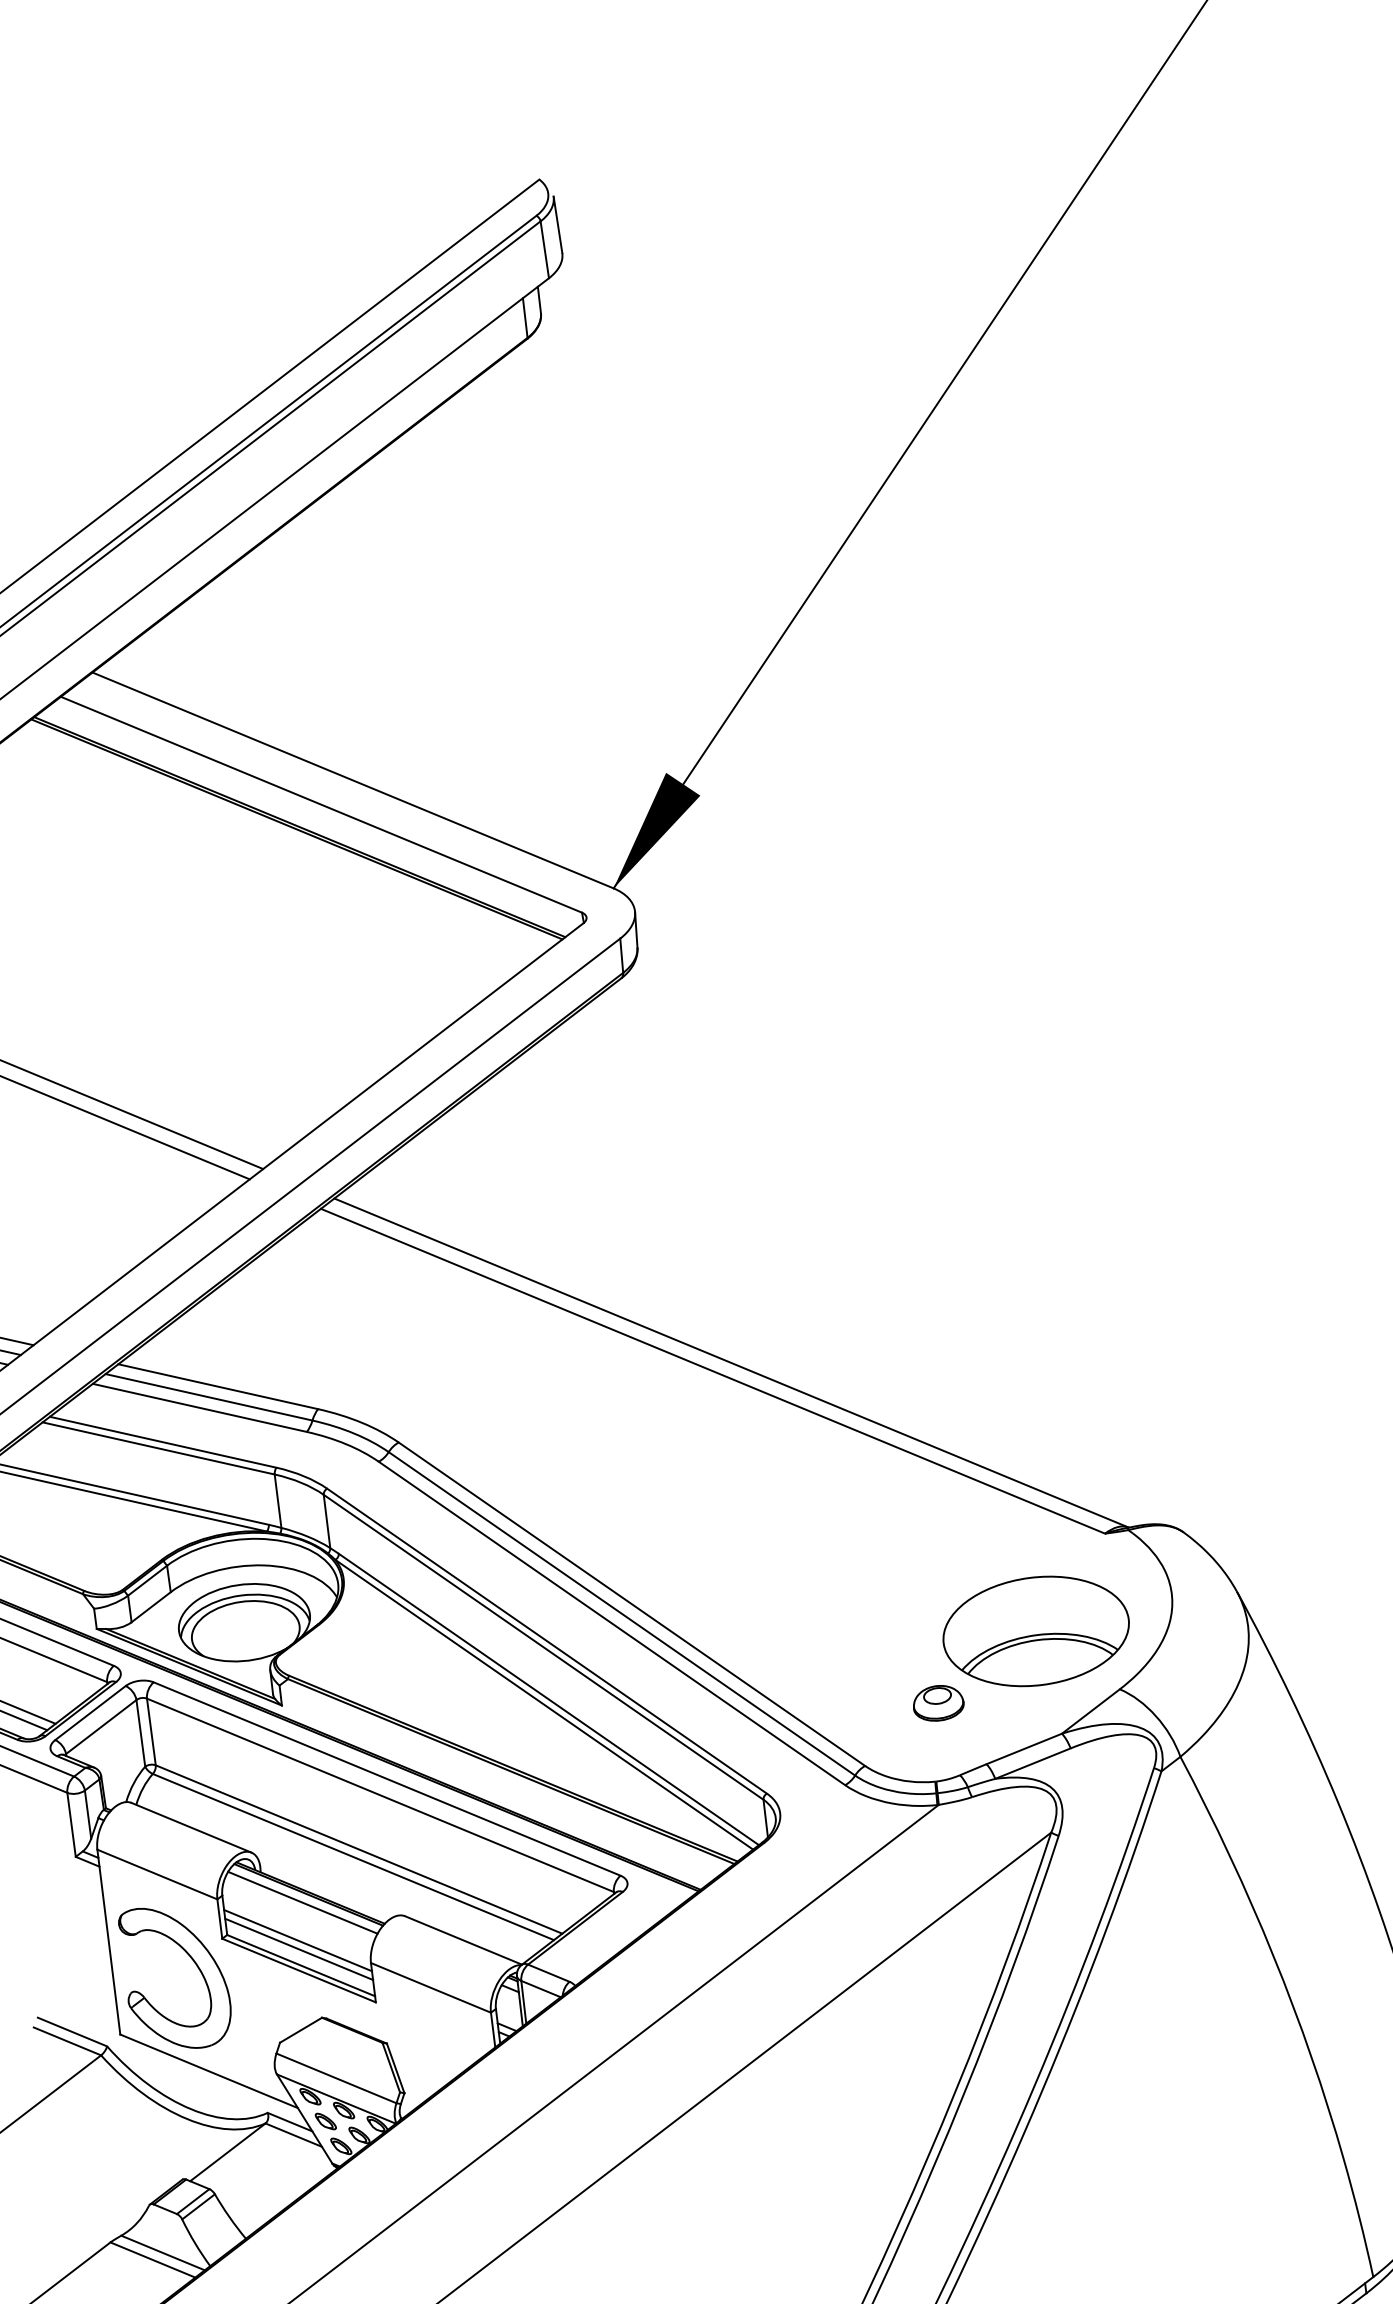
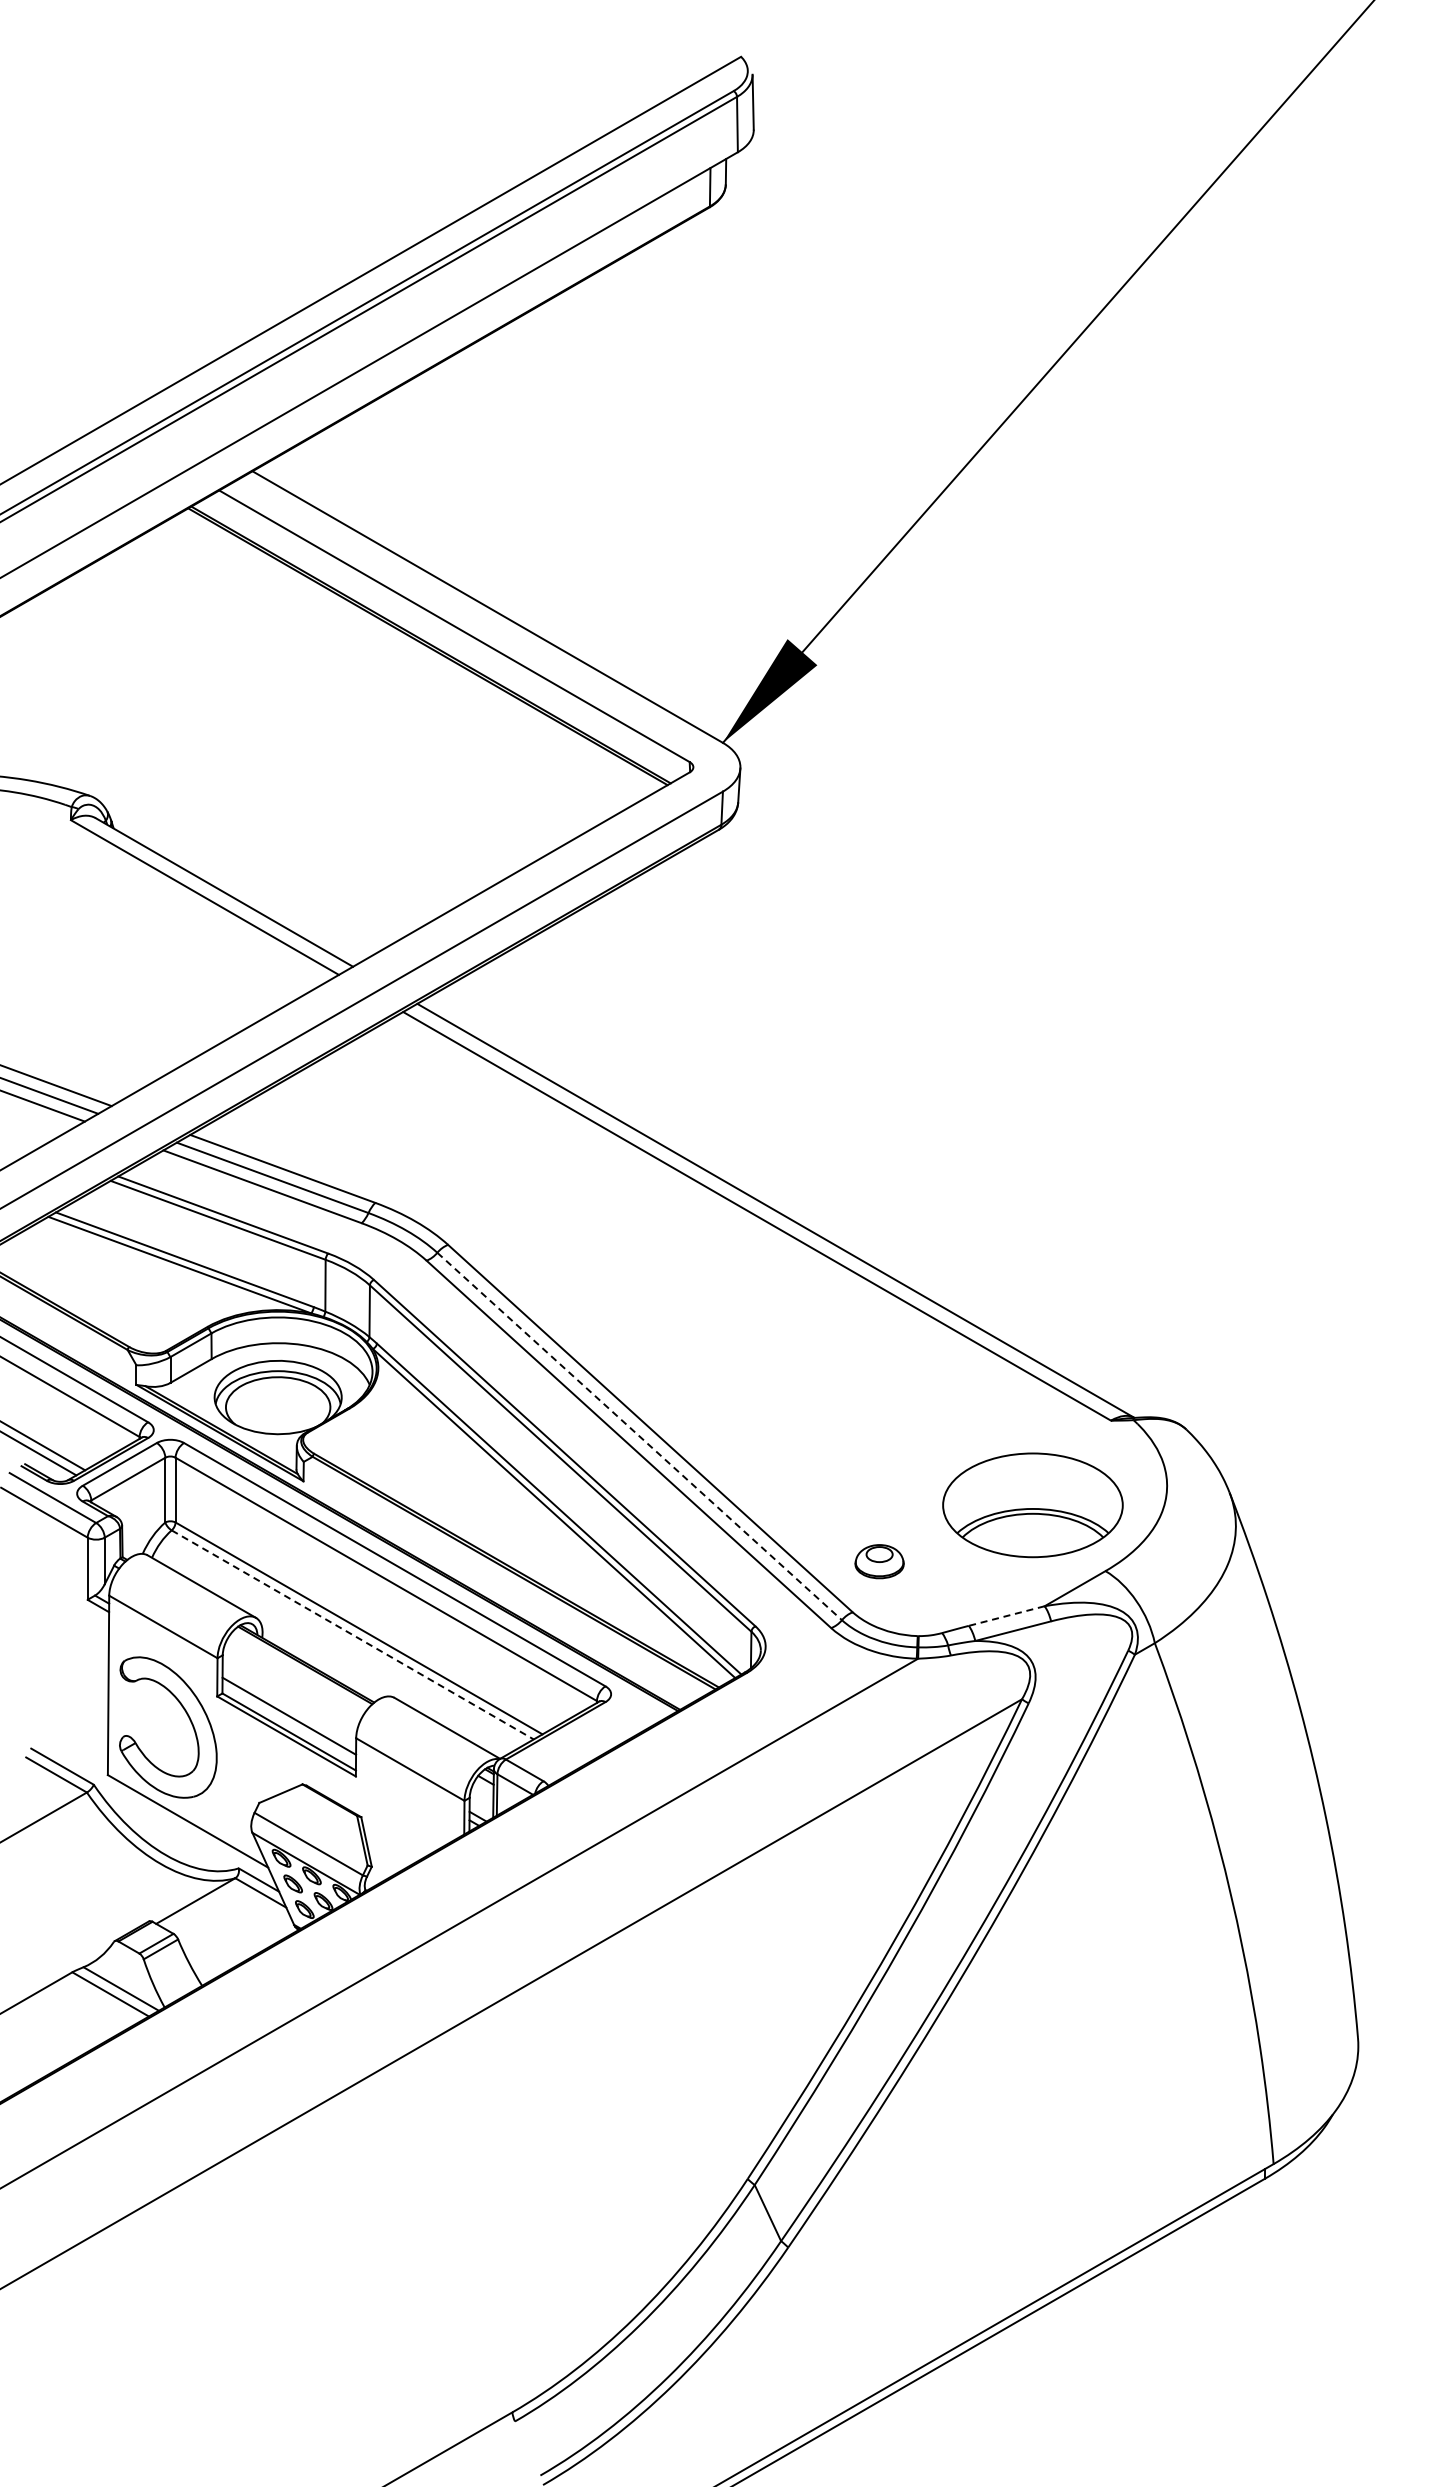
line: (622, 1613) -> (640, 1436), solid -> dashed
part: (938, 1703) -> (879, 1561), moved
line: (1024, 1749) -> (1006, 1616), solid -> dashed
line: (354, 1857) -> (353, 1635), solid -> dashed
line: (302, 1903) -> (298, 1672), removed
line: (298, 1940) -> (289, 1707), removed

